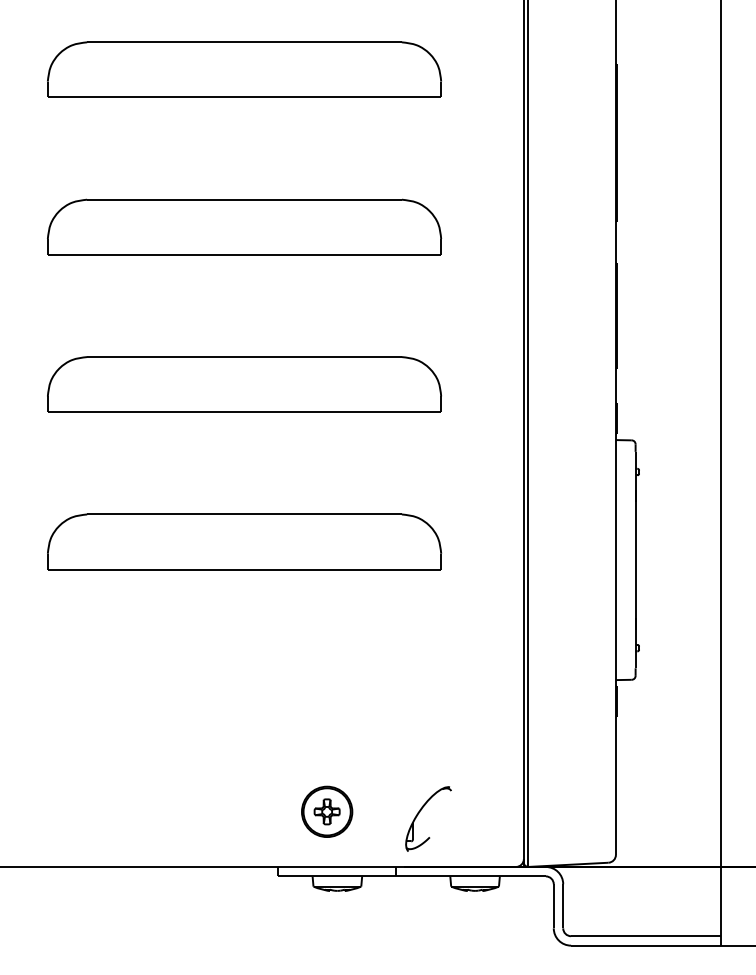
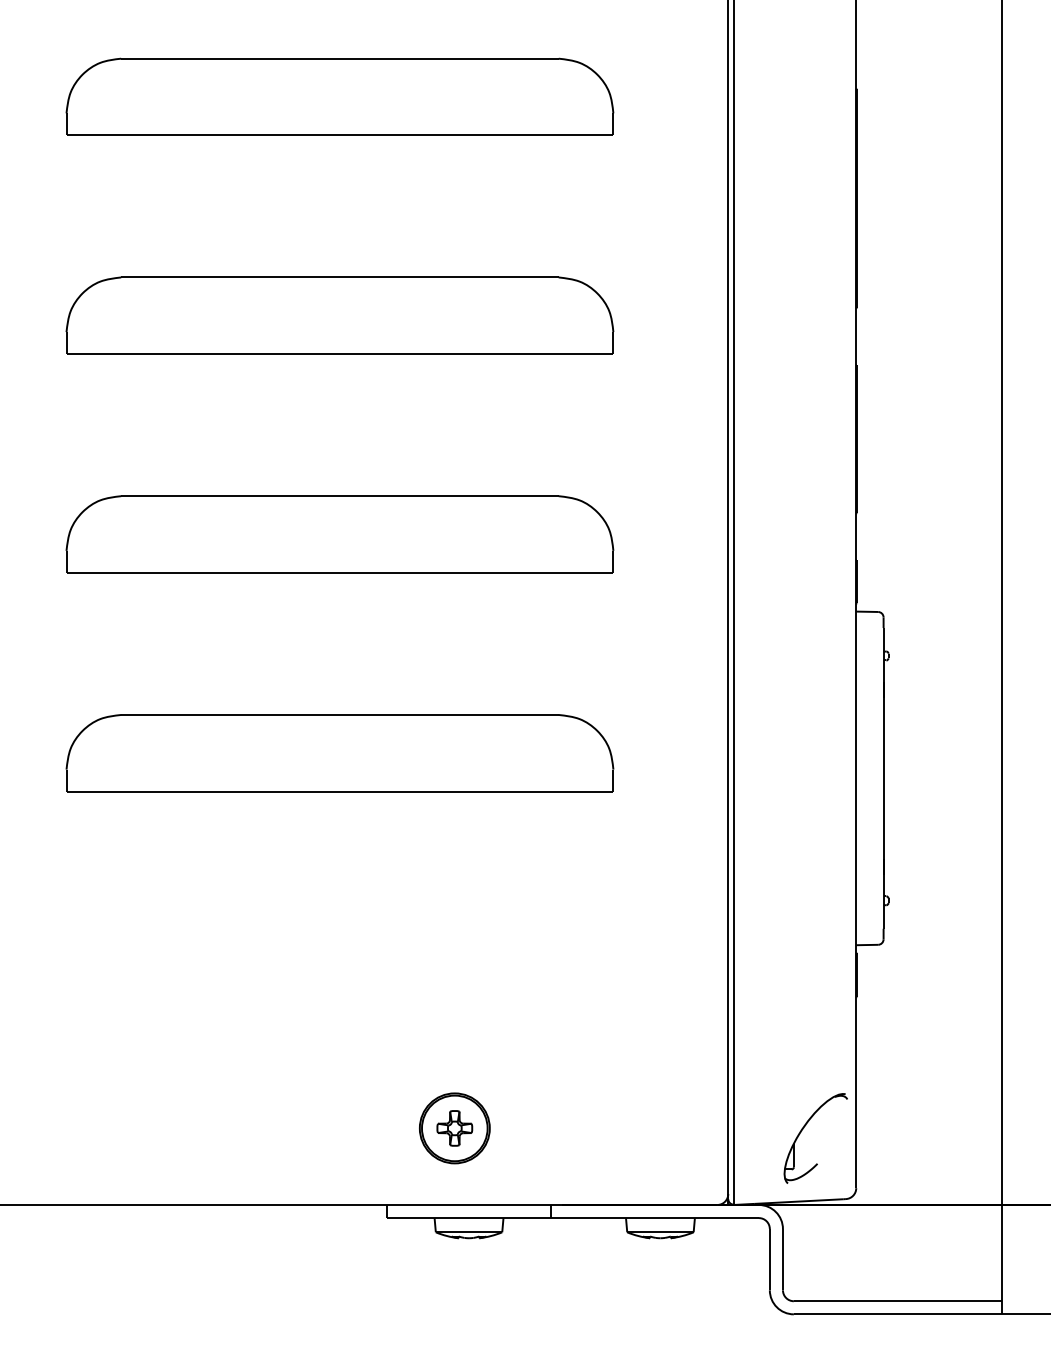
part: (419, 812) -> (803, 1129), moved

